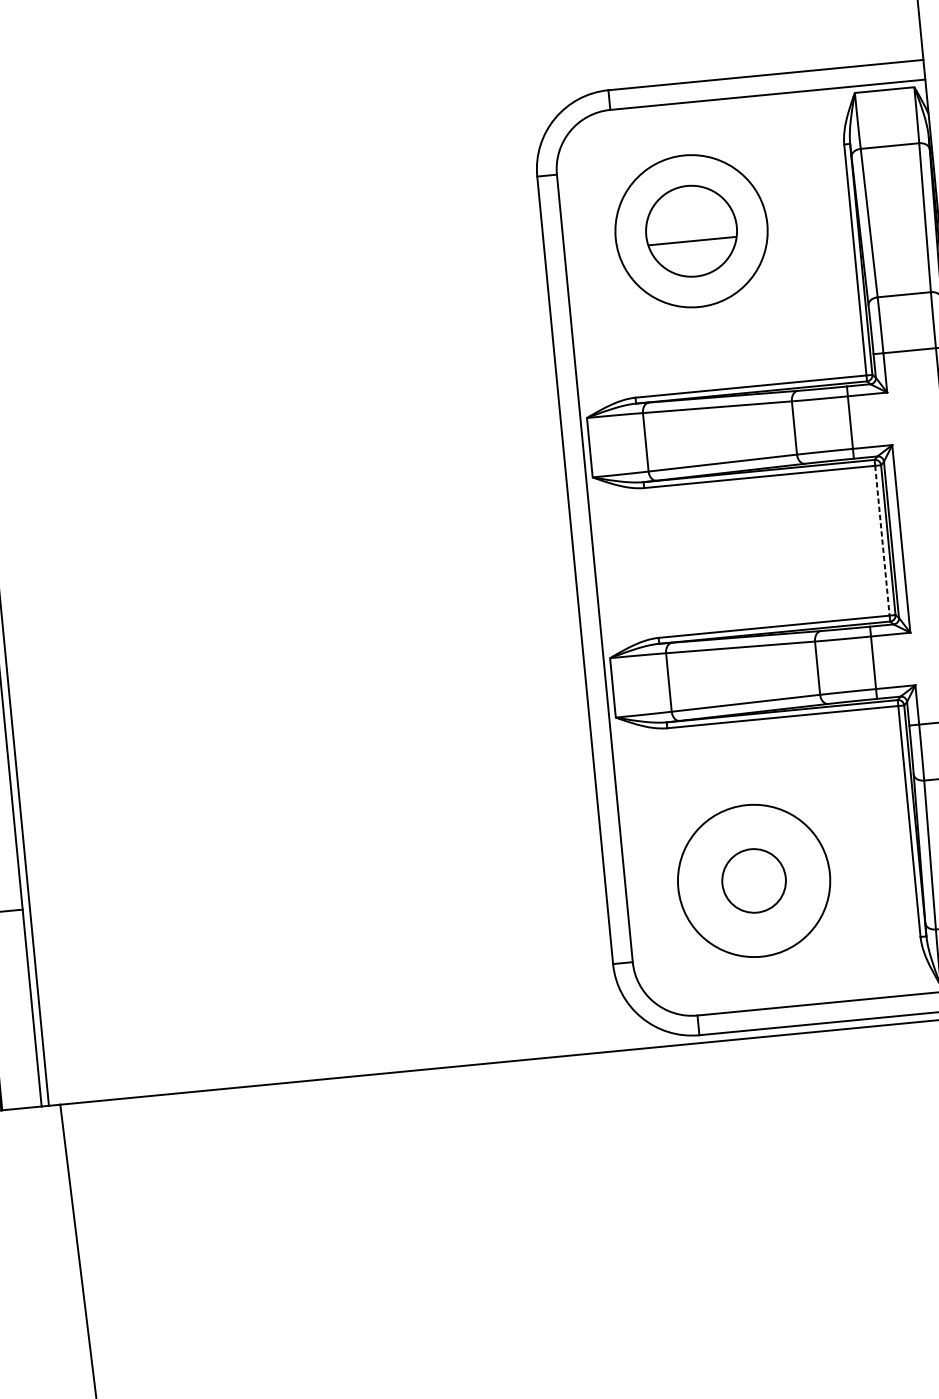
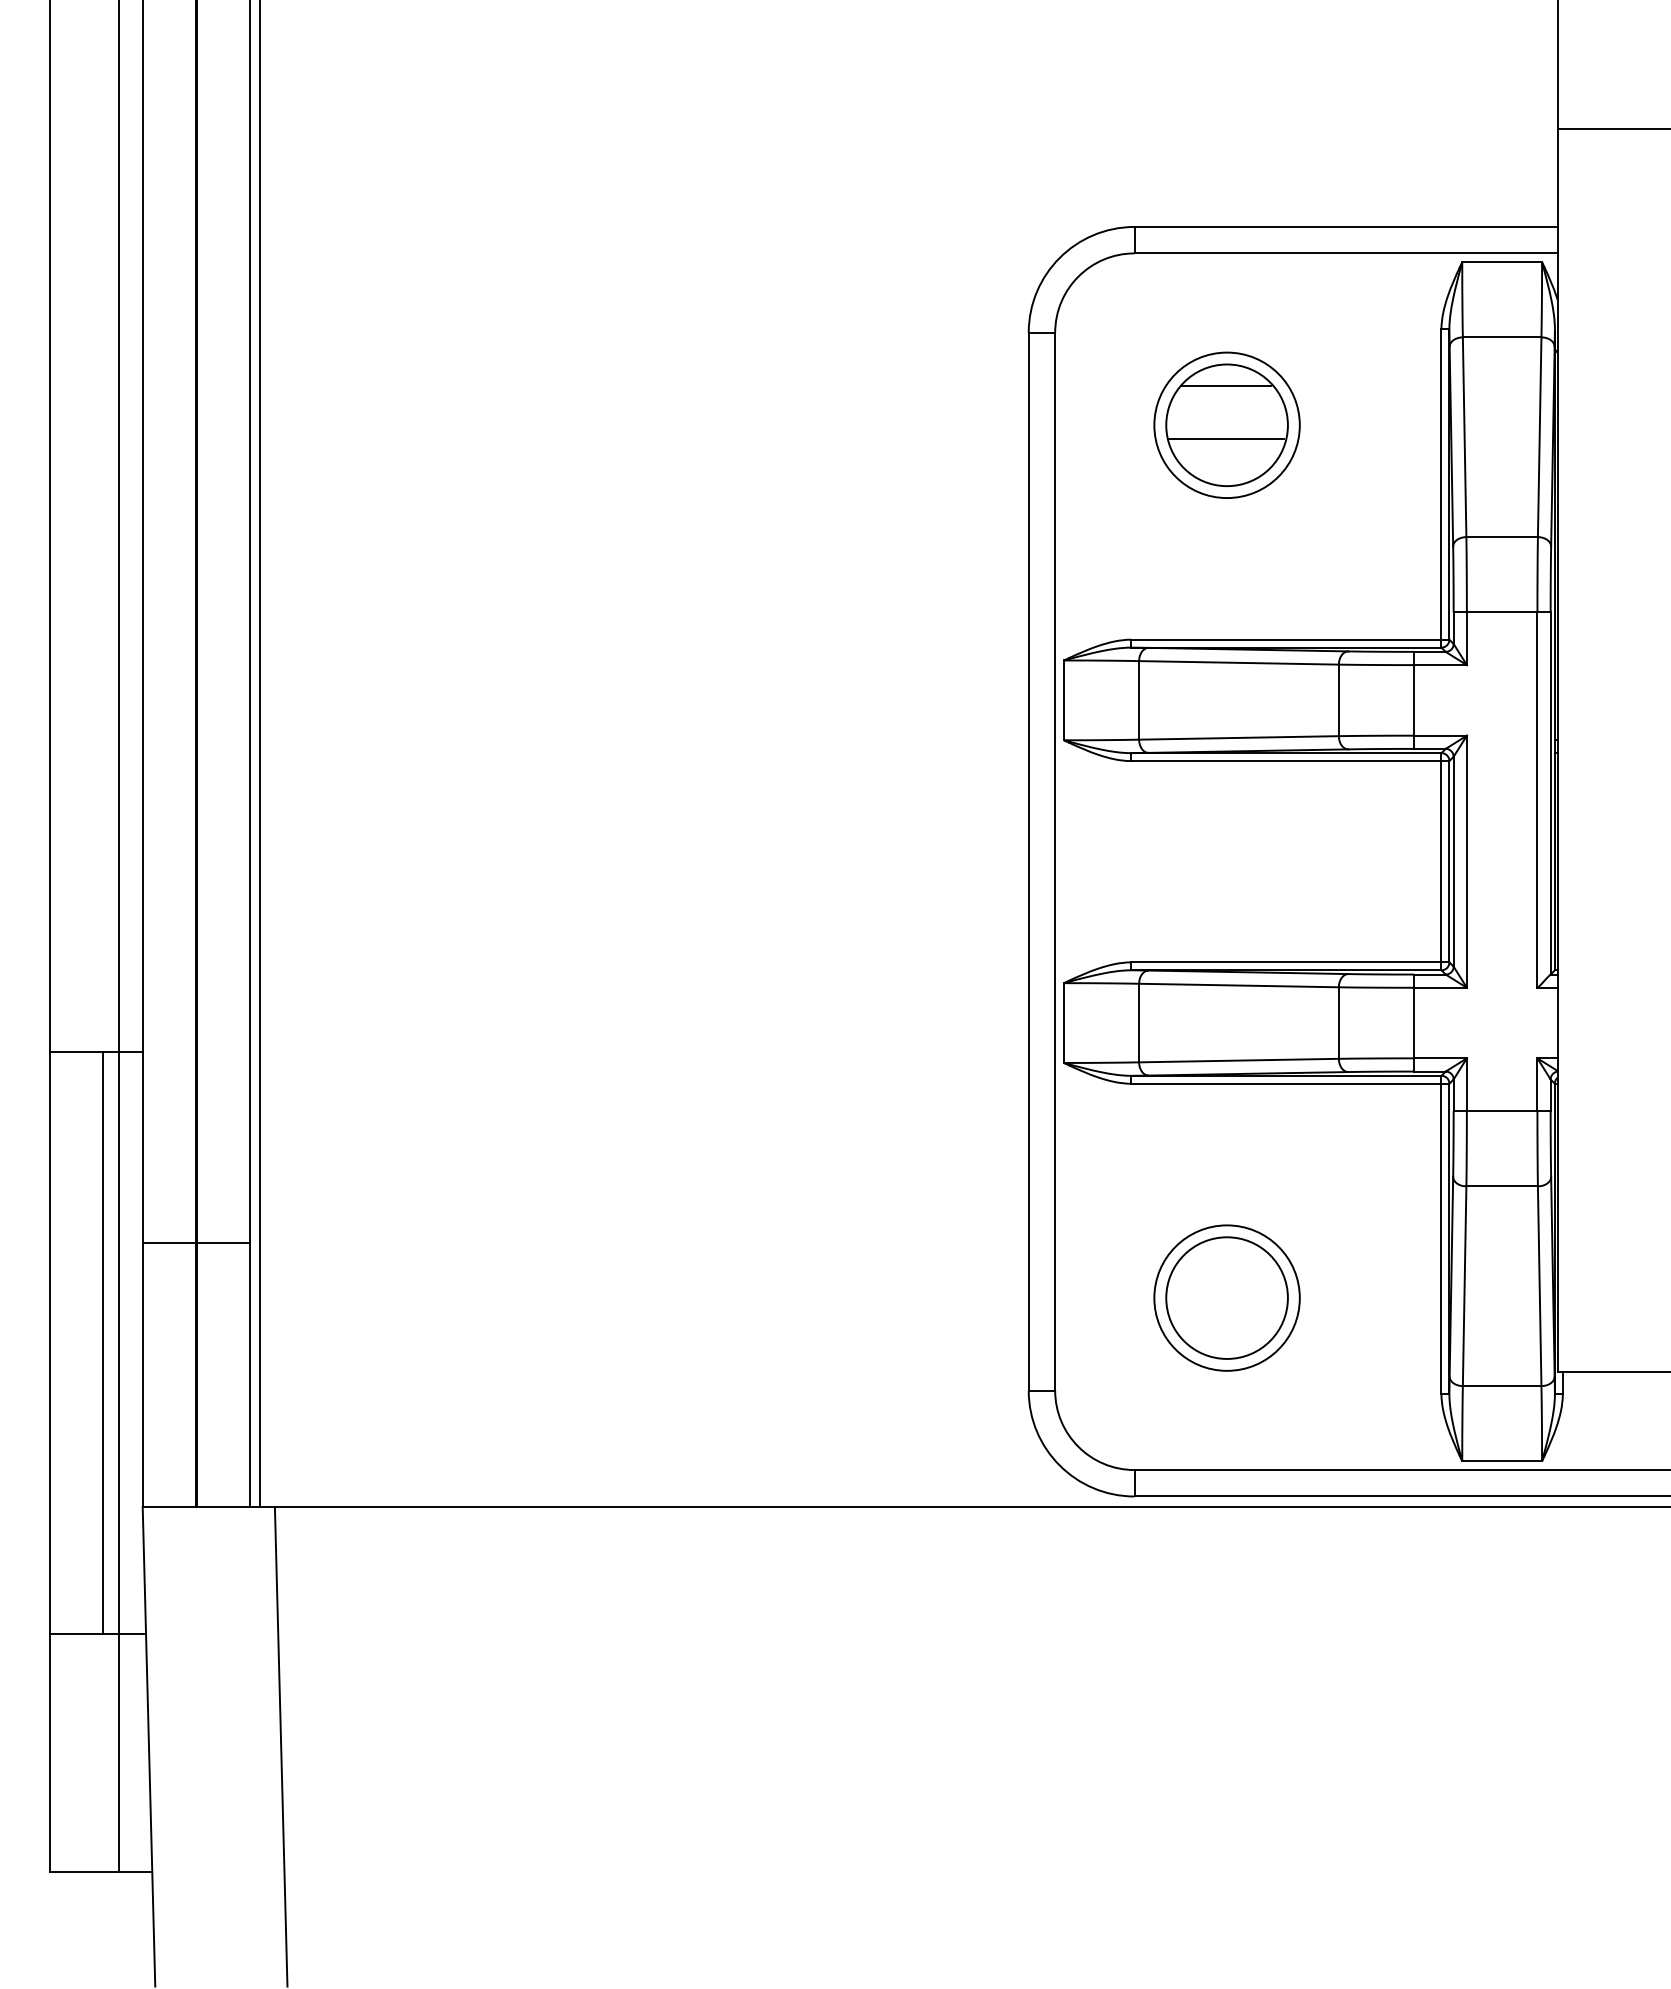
line: (688, 201) -> (1226, 385), added
circle: (691, 231) -> (1226, 425), size x0.71
line: (882, 540) -> (1441, 861), dashed -> solid
circle: (753, 880) -> (1226, 1297), size x0.71
circle: (753, 880) -> (1226, 1297), size x1.43

